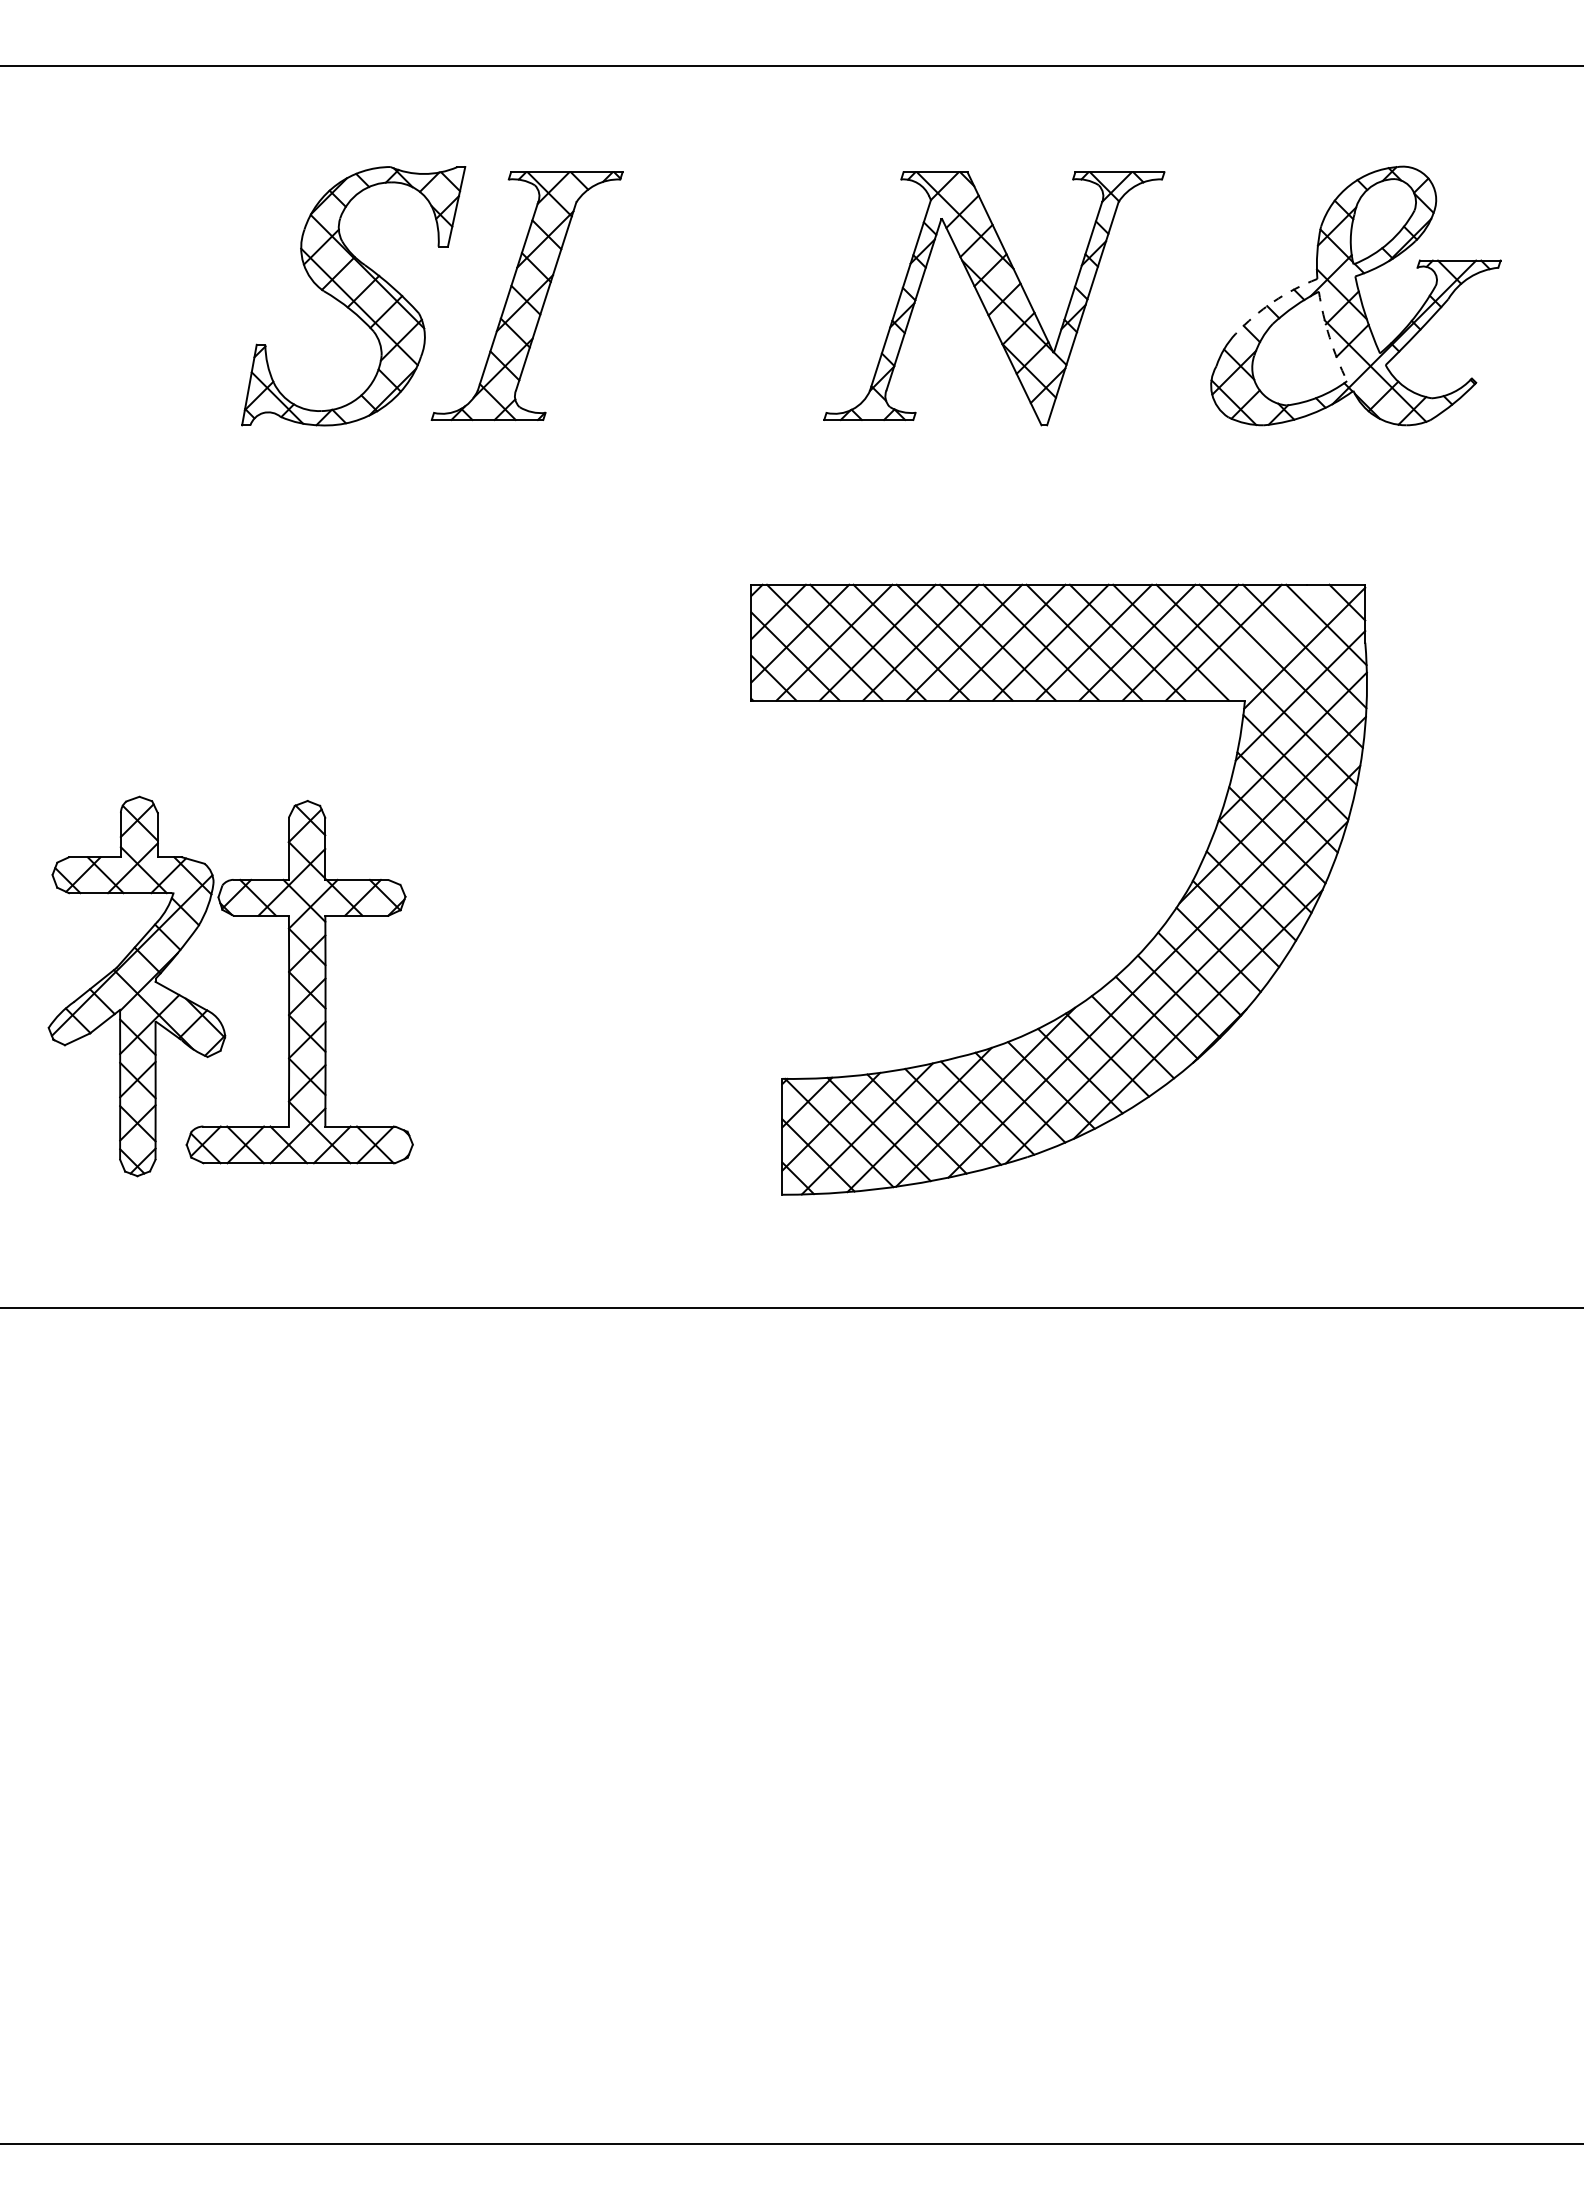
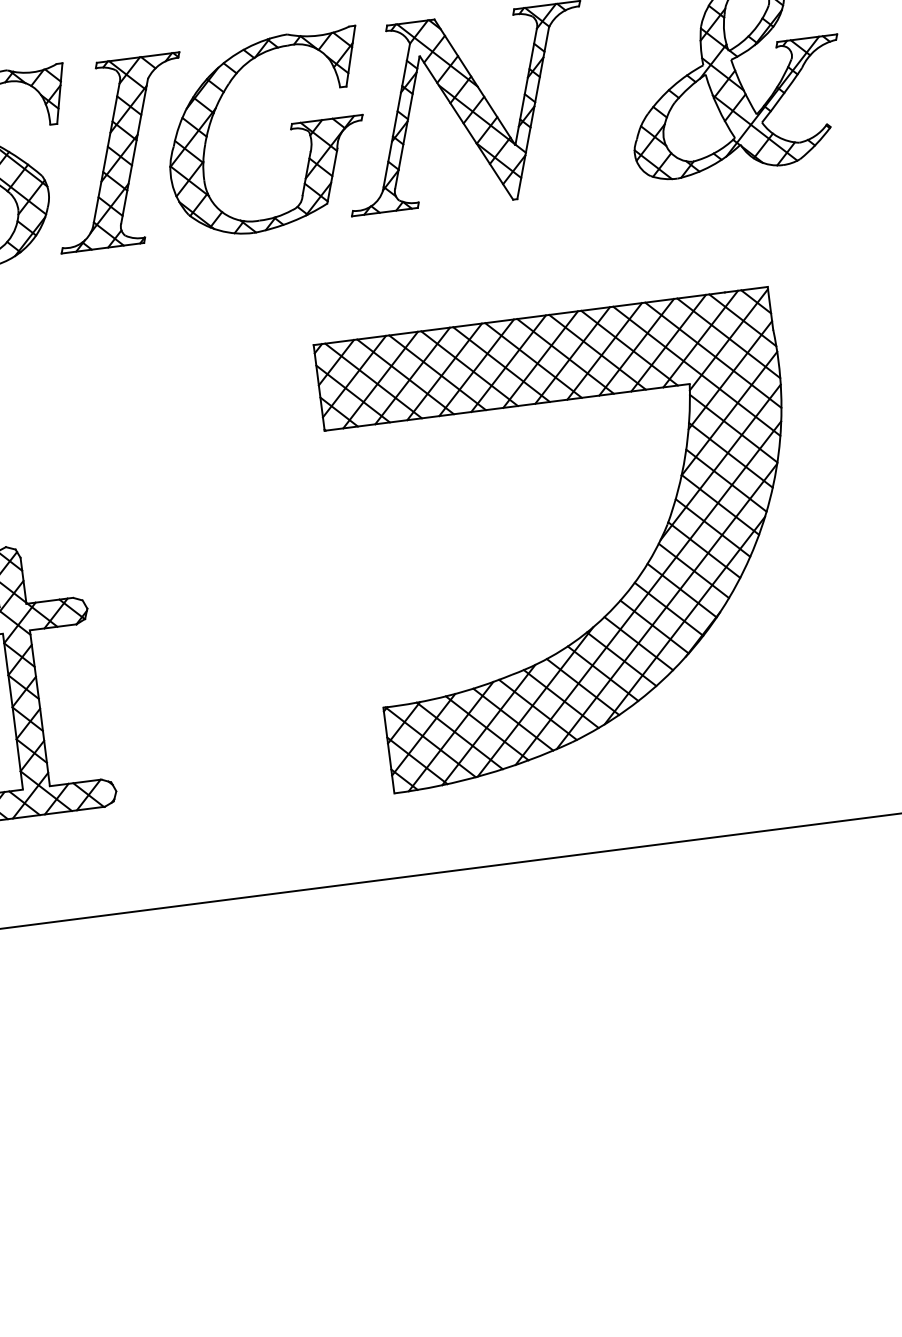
part: (757, 294) -> (290, 129), added
arc: (1273, 301) -> (673, 86), dashed -> solid
arc: (1329, 337) -> (717, 107), dashed -> solid
line: (1267, 642) -> (700, 338), added

